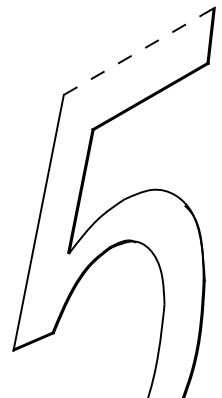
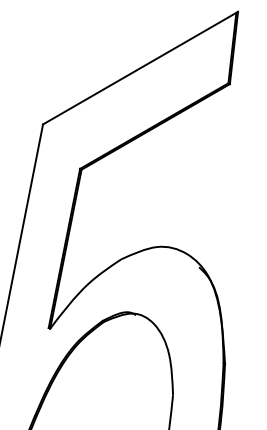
line: (139, 51) -> (140, 68), dashed -> solid

